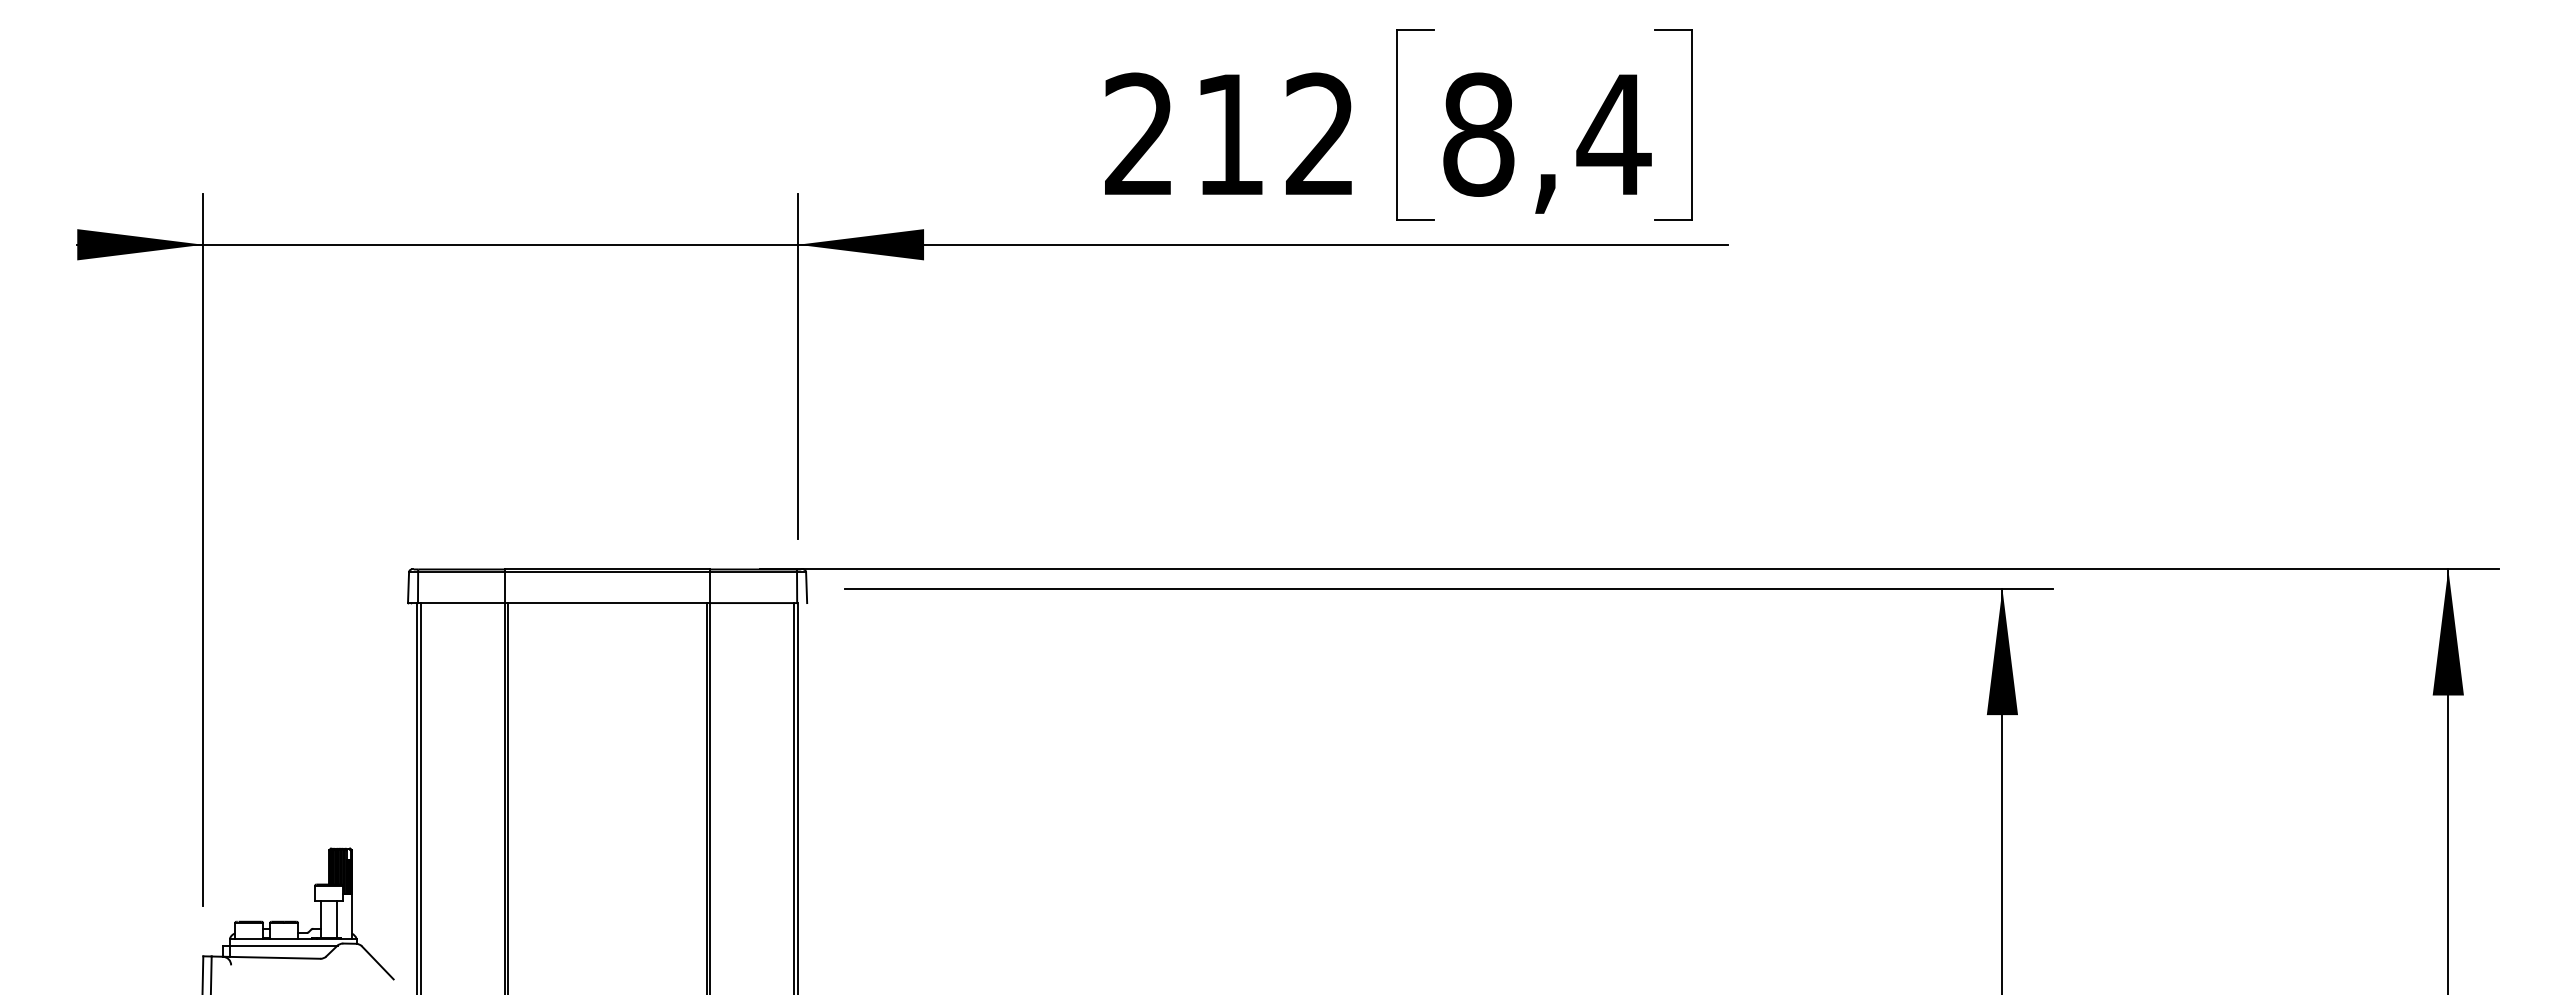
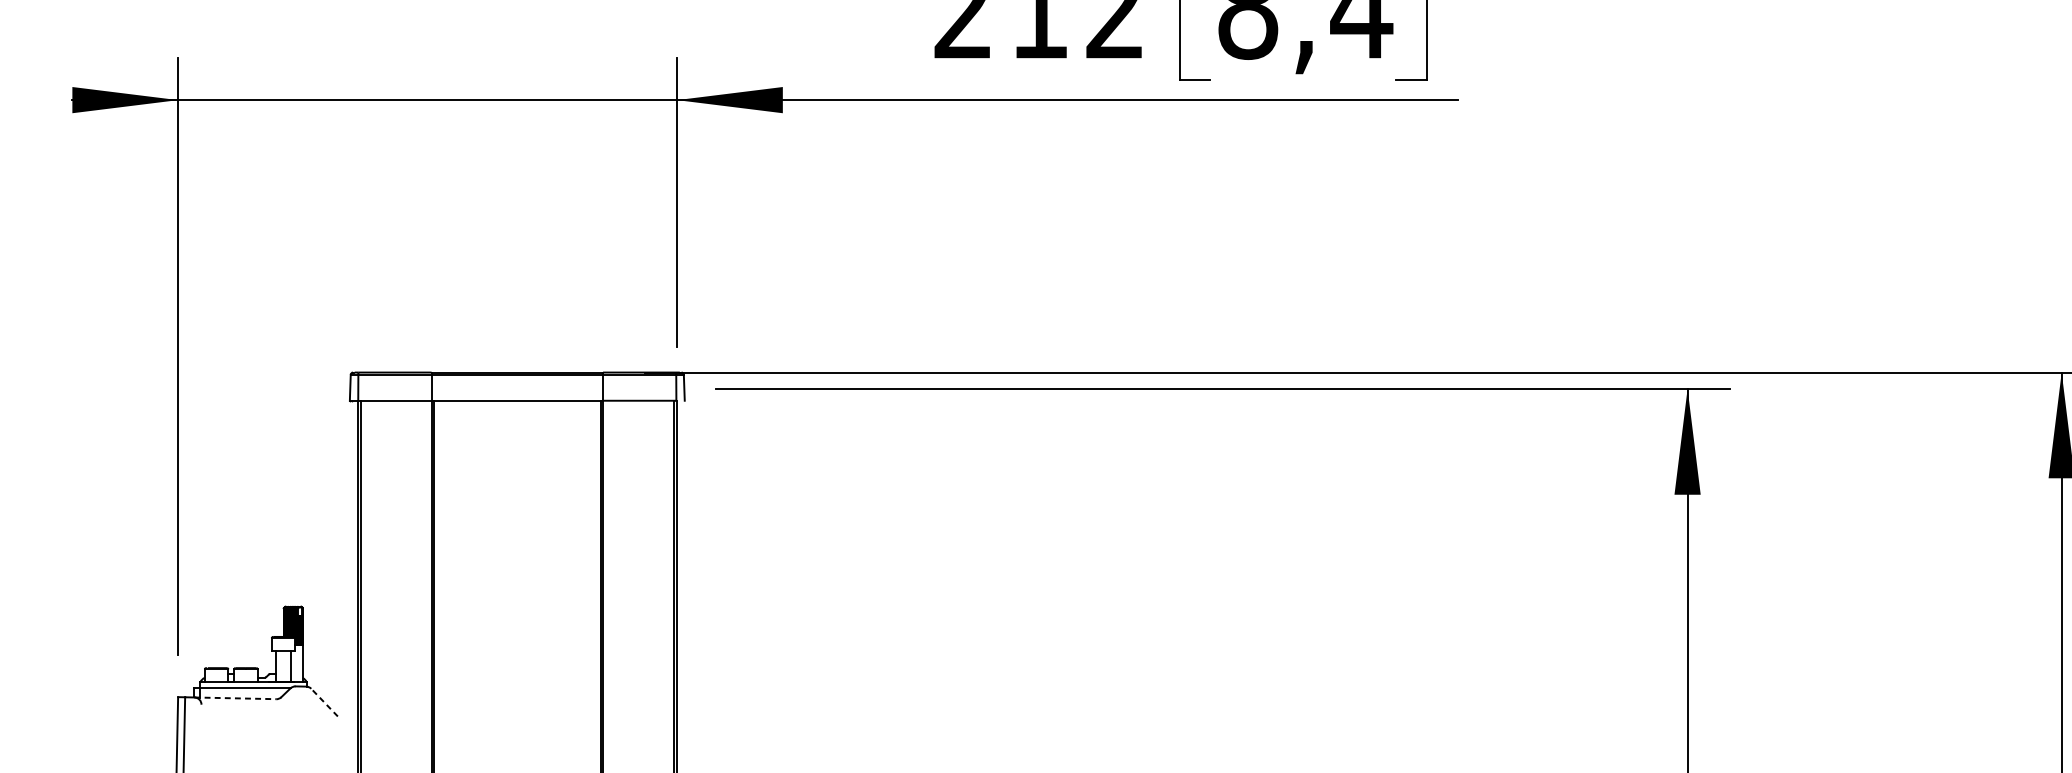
line: (271, 957) -> (235, 698), solid -> dashed
line: (377, 962) -> (324, 702), solid -> dashed

